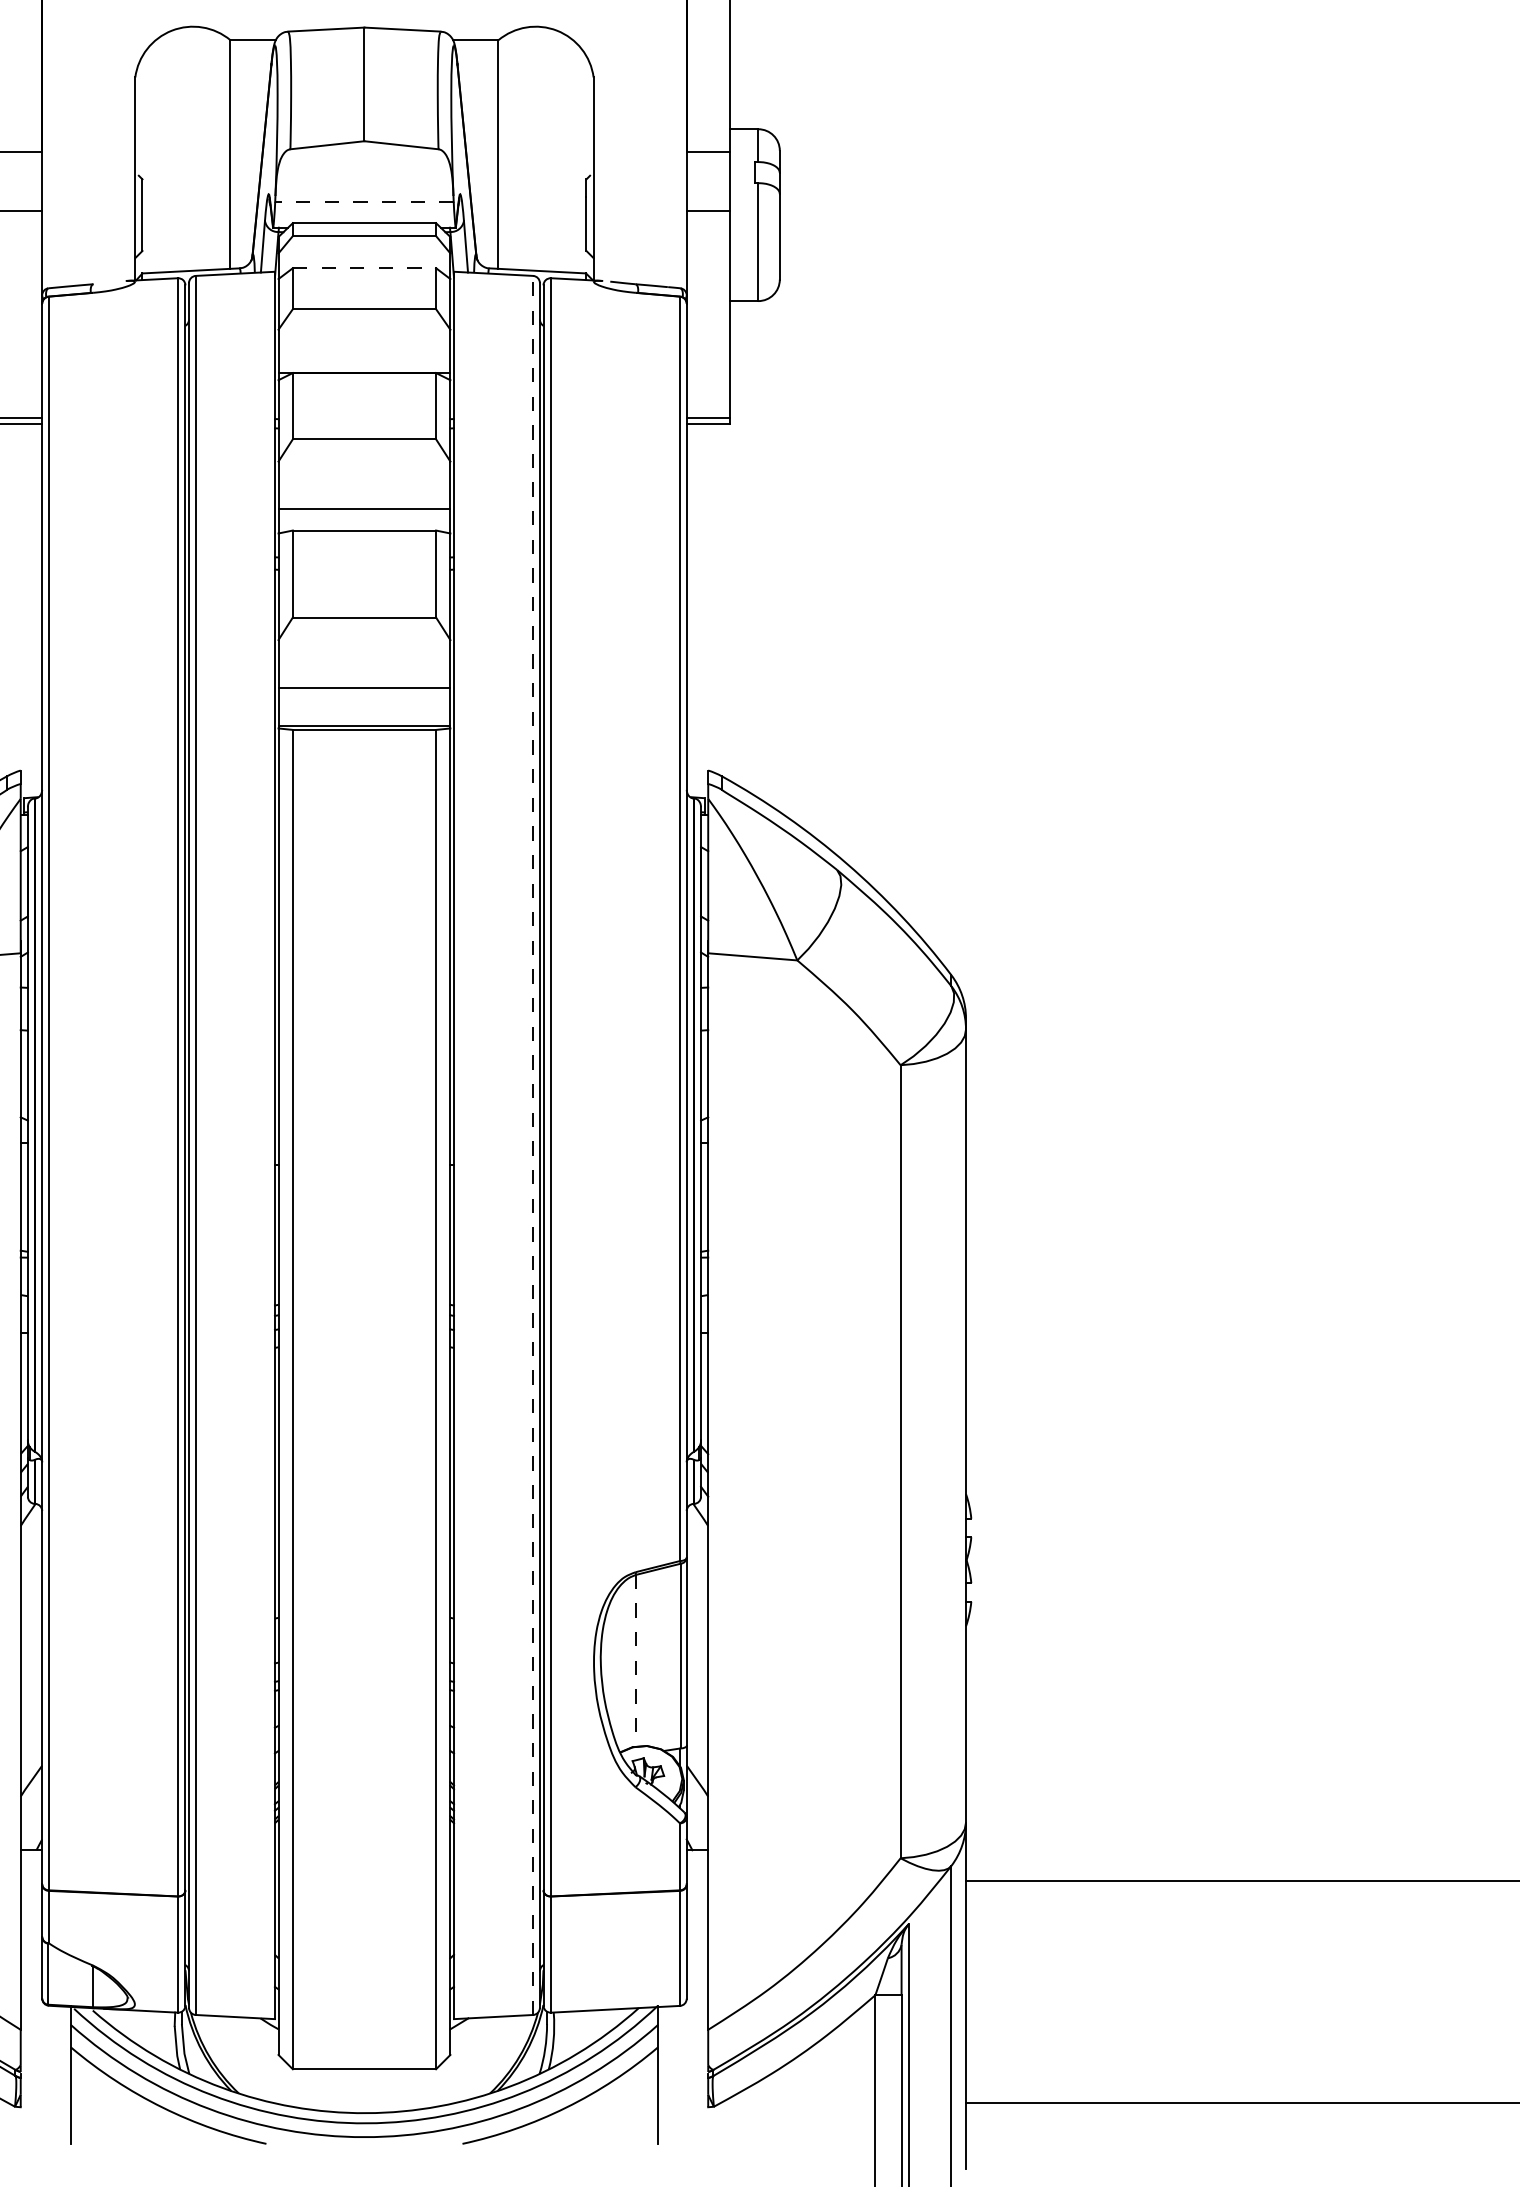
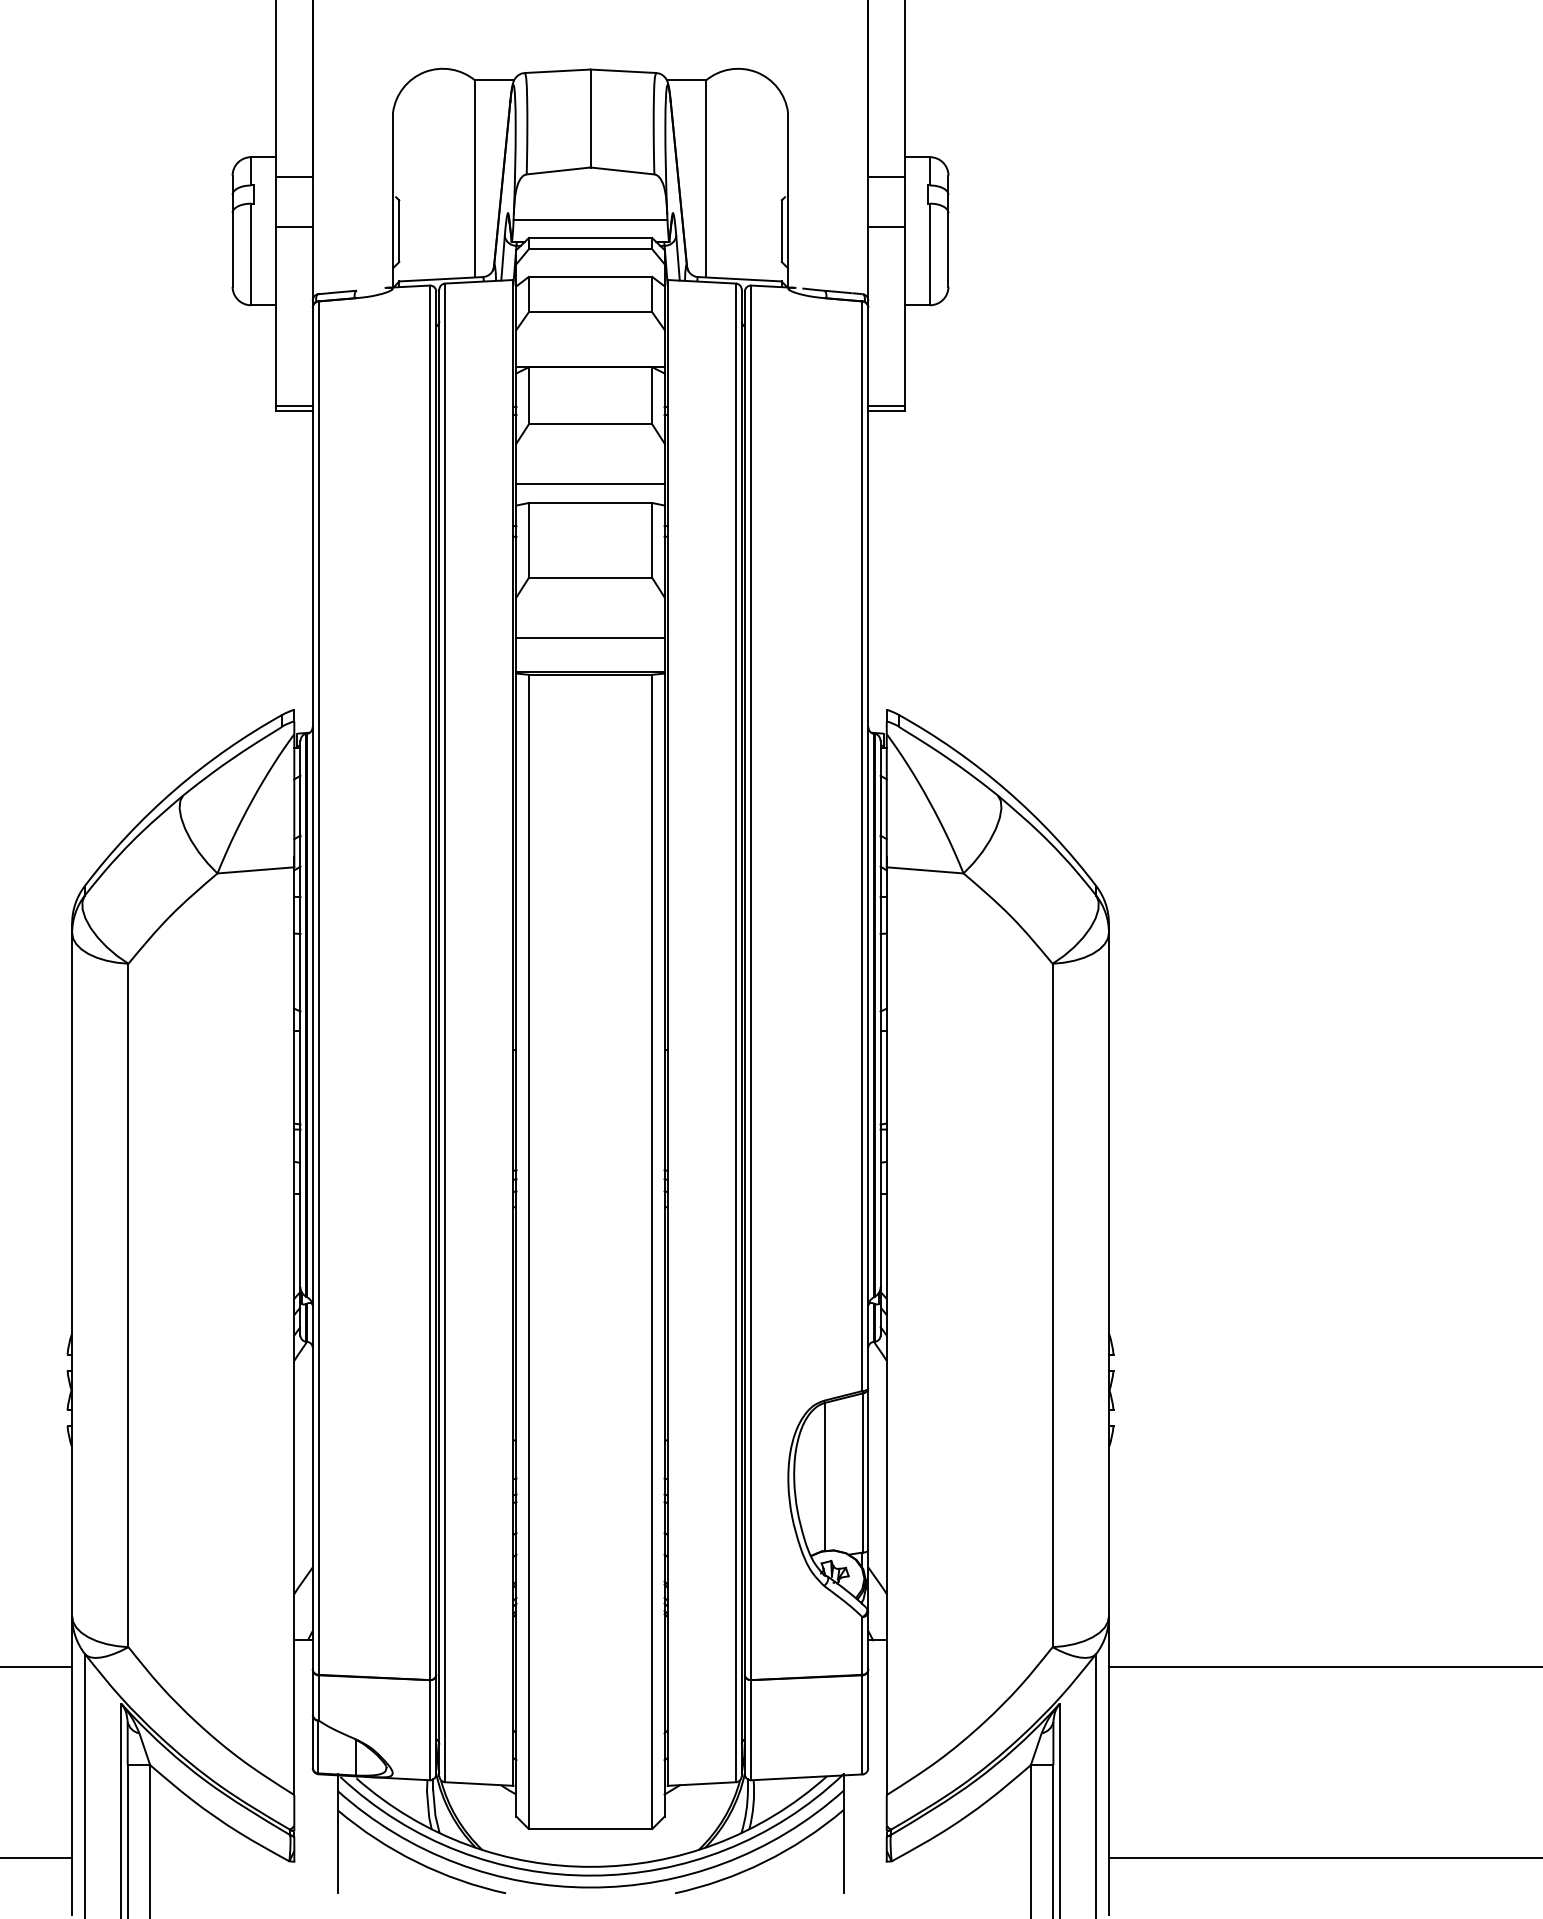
line: (364, 201) -> (590, 219), dashed -> solid
line: (364, 267) -> (590, 276), dashed -> solid
line: (532, 1144) -> (735, 1032), dashed -> solid
line: (635, 1660) -> (824, 1476), dashed -> solid

